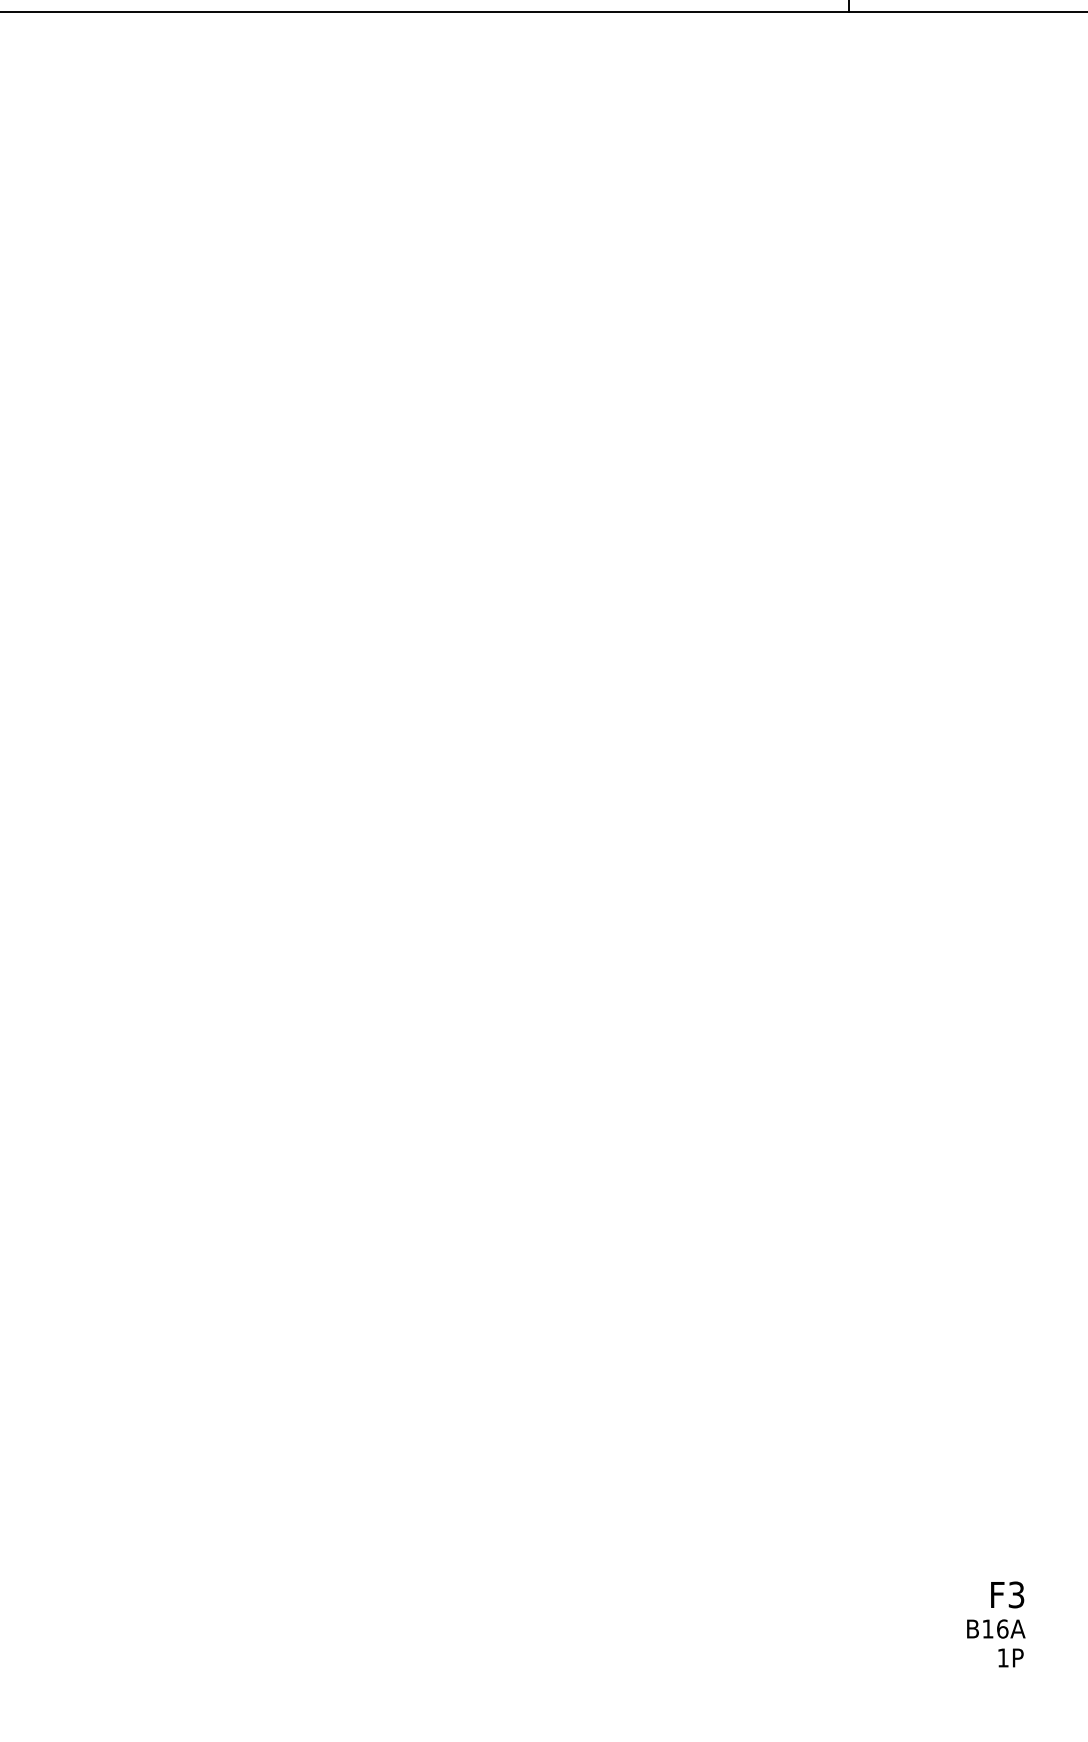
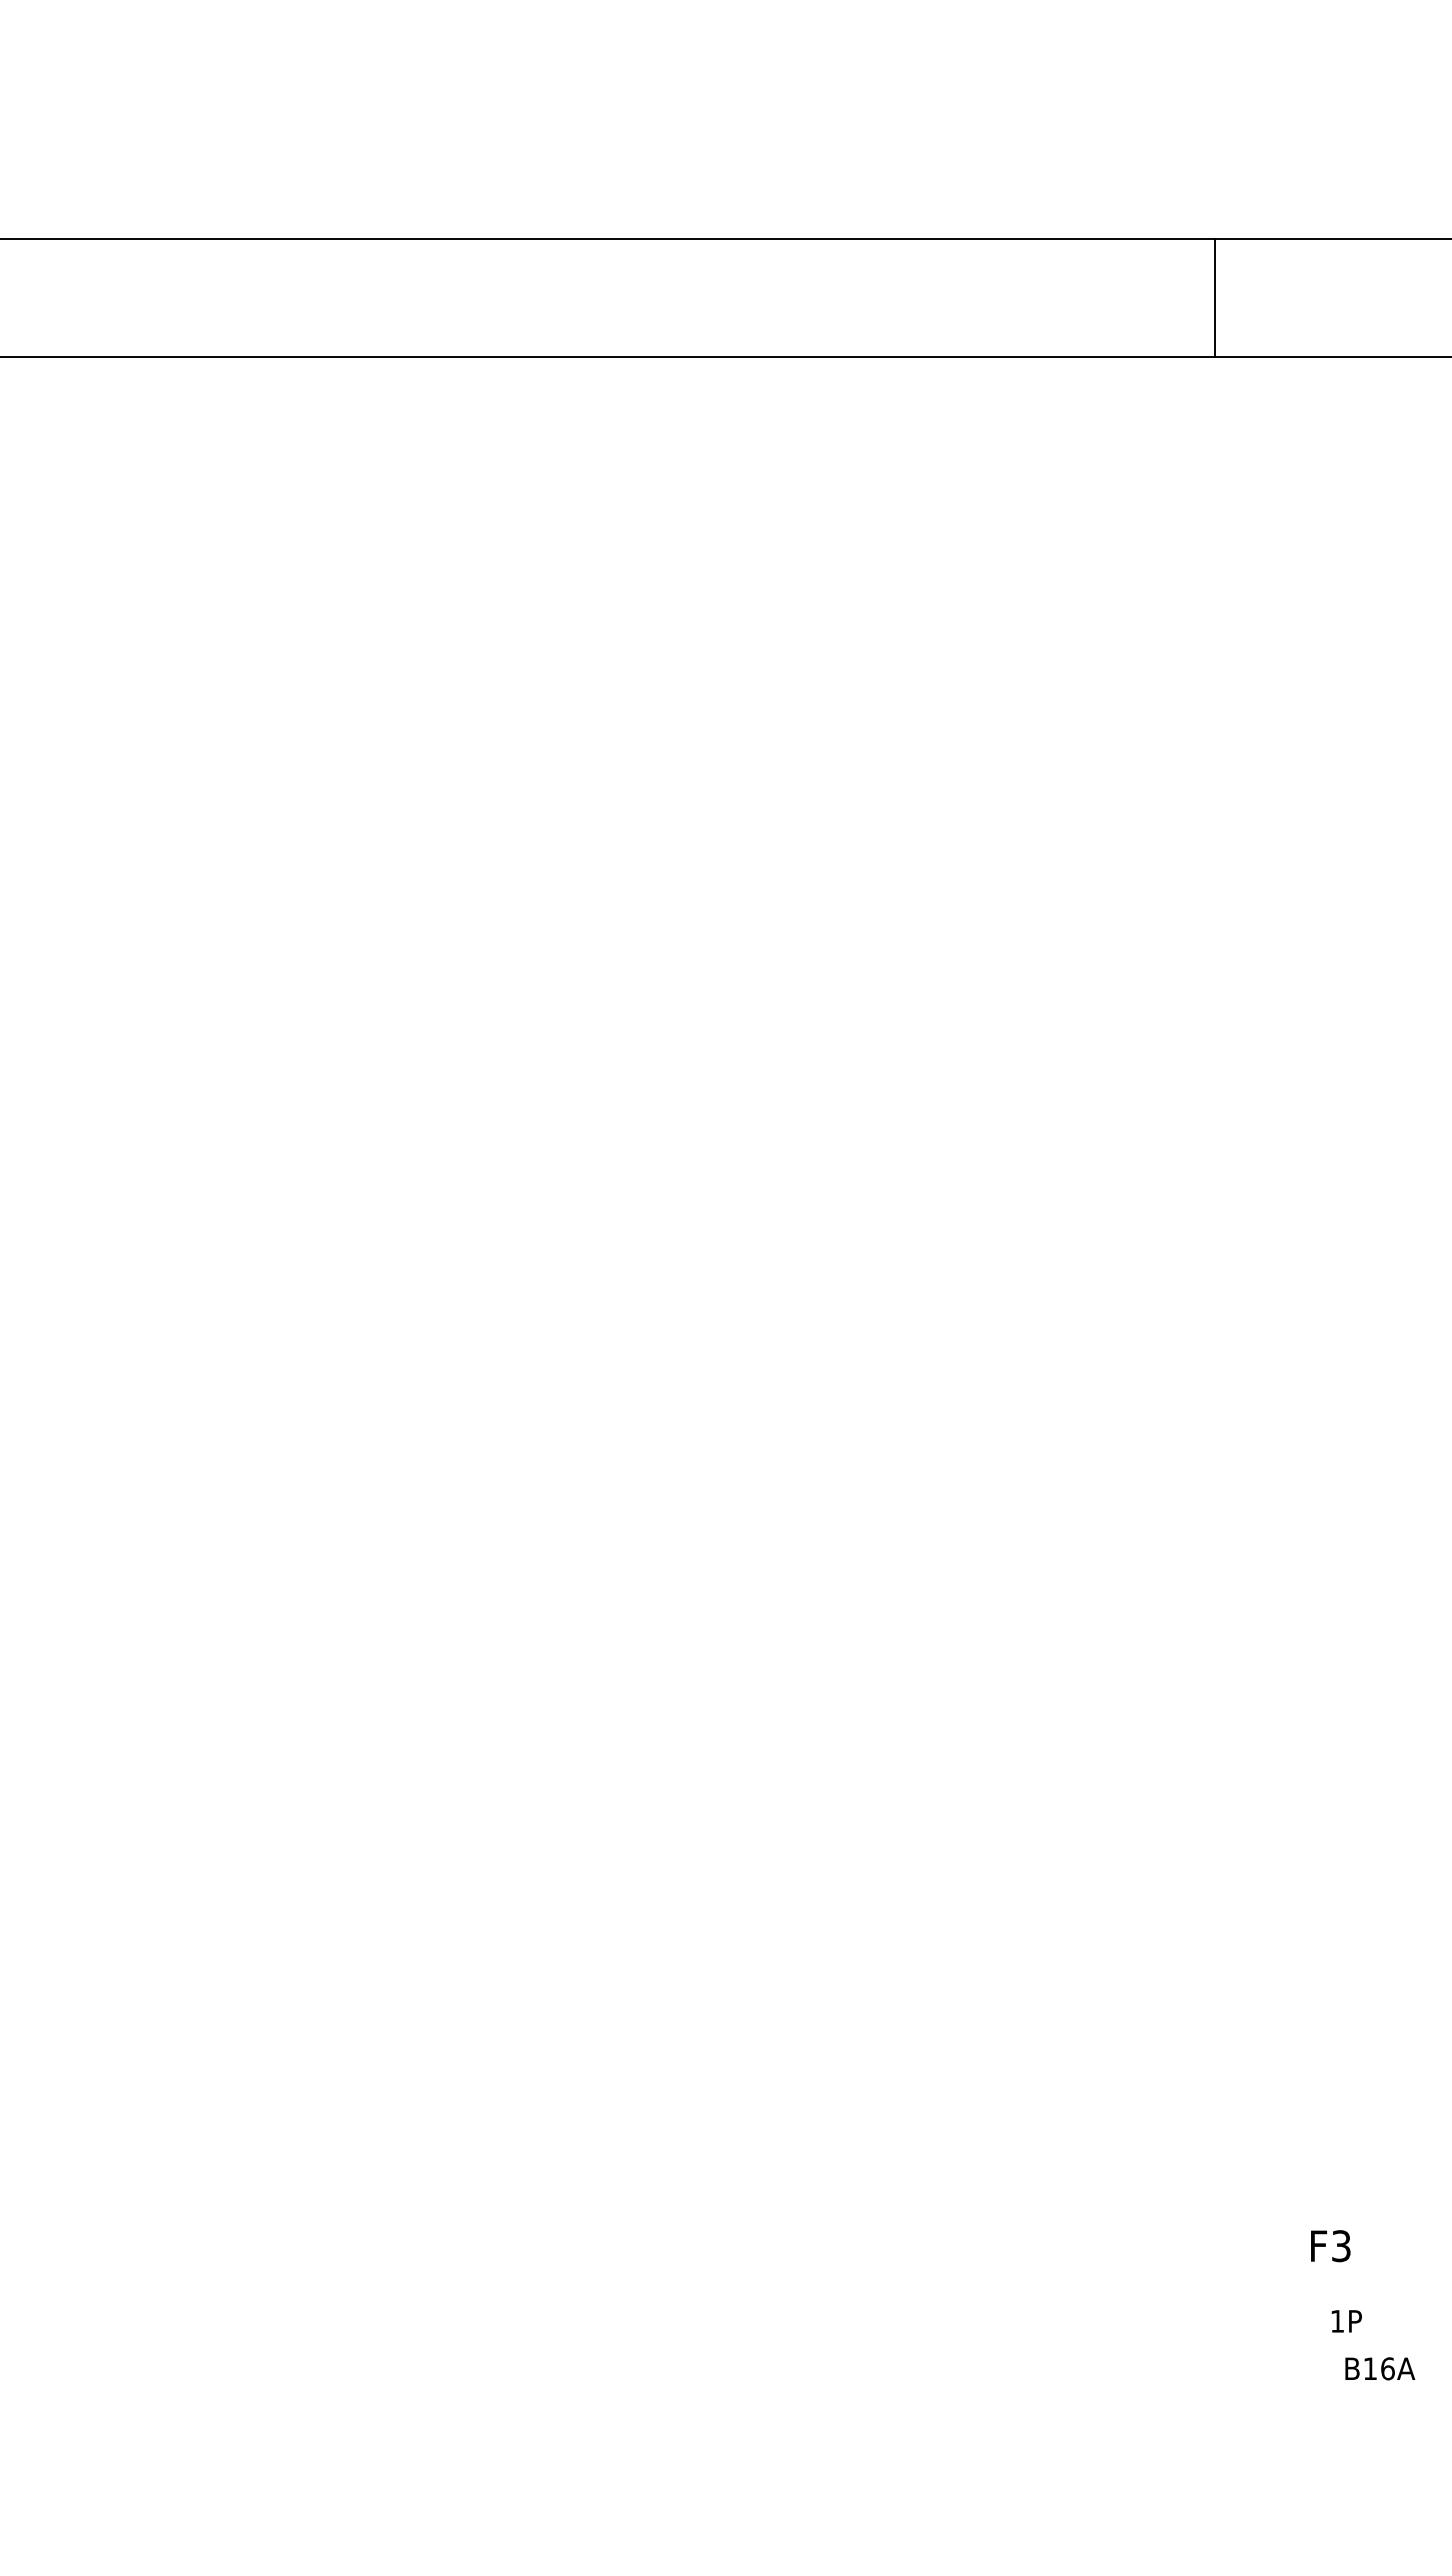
text: (1007, 1595) -> (1330, 2246), moved
text: (996, 1628) -> (1380, 2368), moved
text: (1010, 1658) -> (1346, 2321), moved

